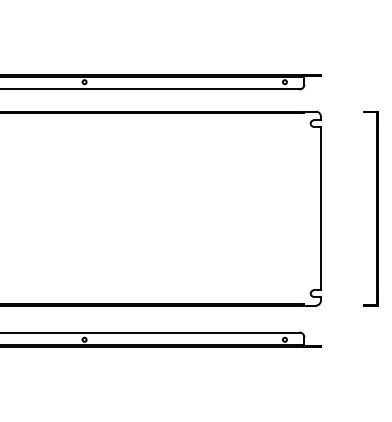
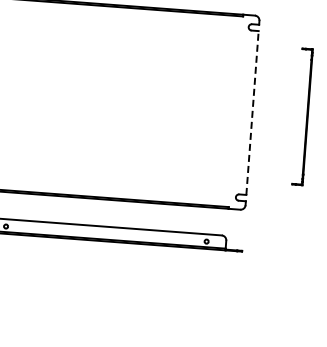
line: (320, 208) -> (252, 112), solid -> dashed
part: (370, 208) -> (302, 116), size x0.7

